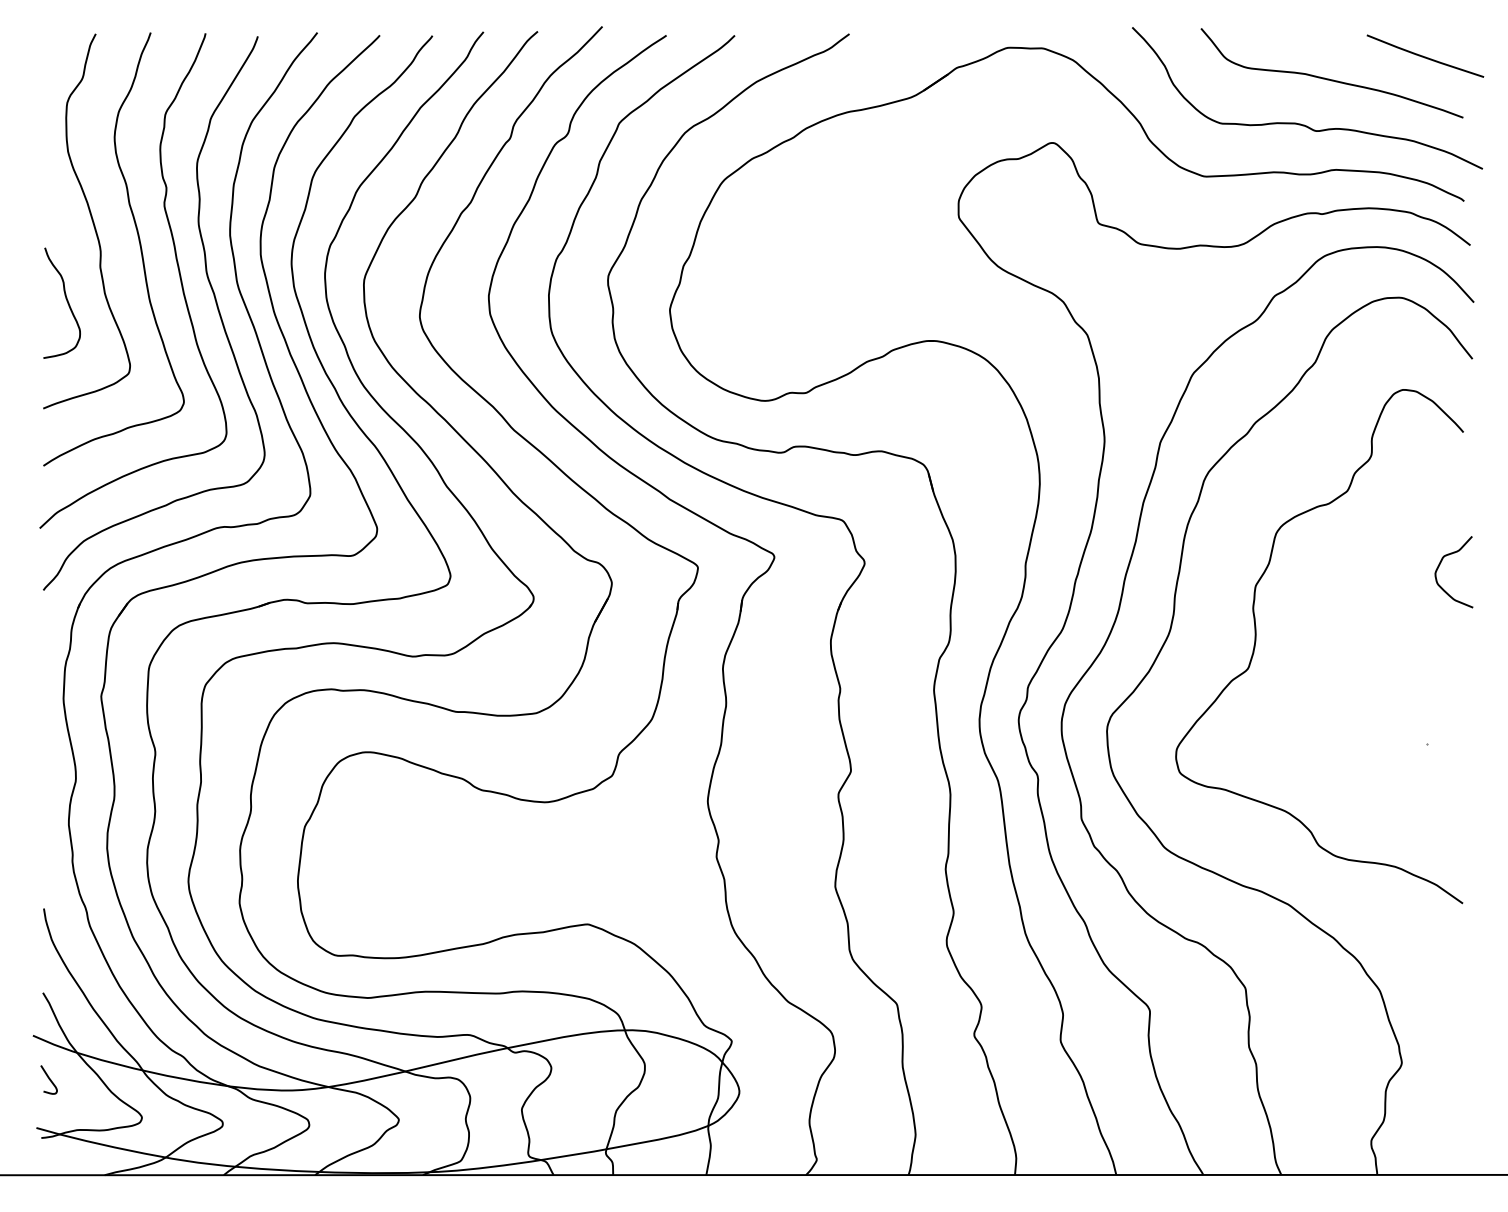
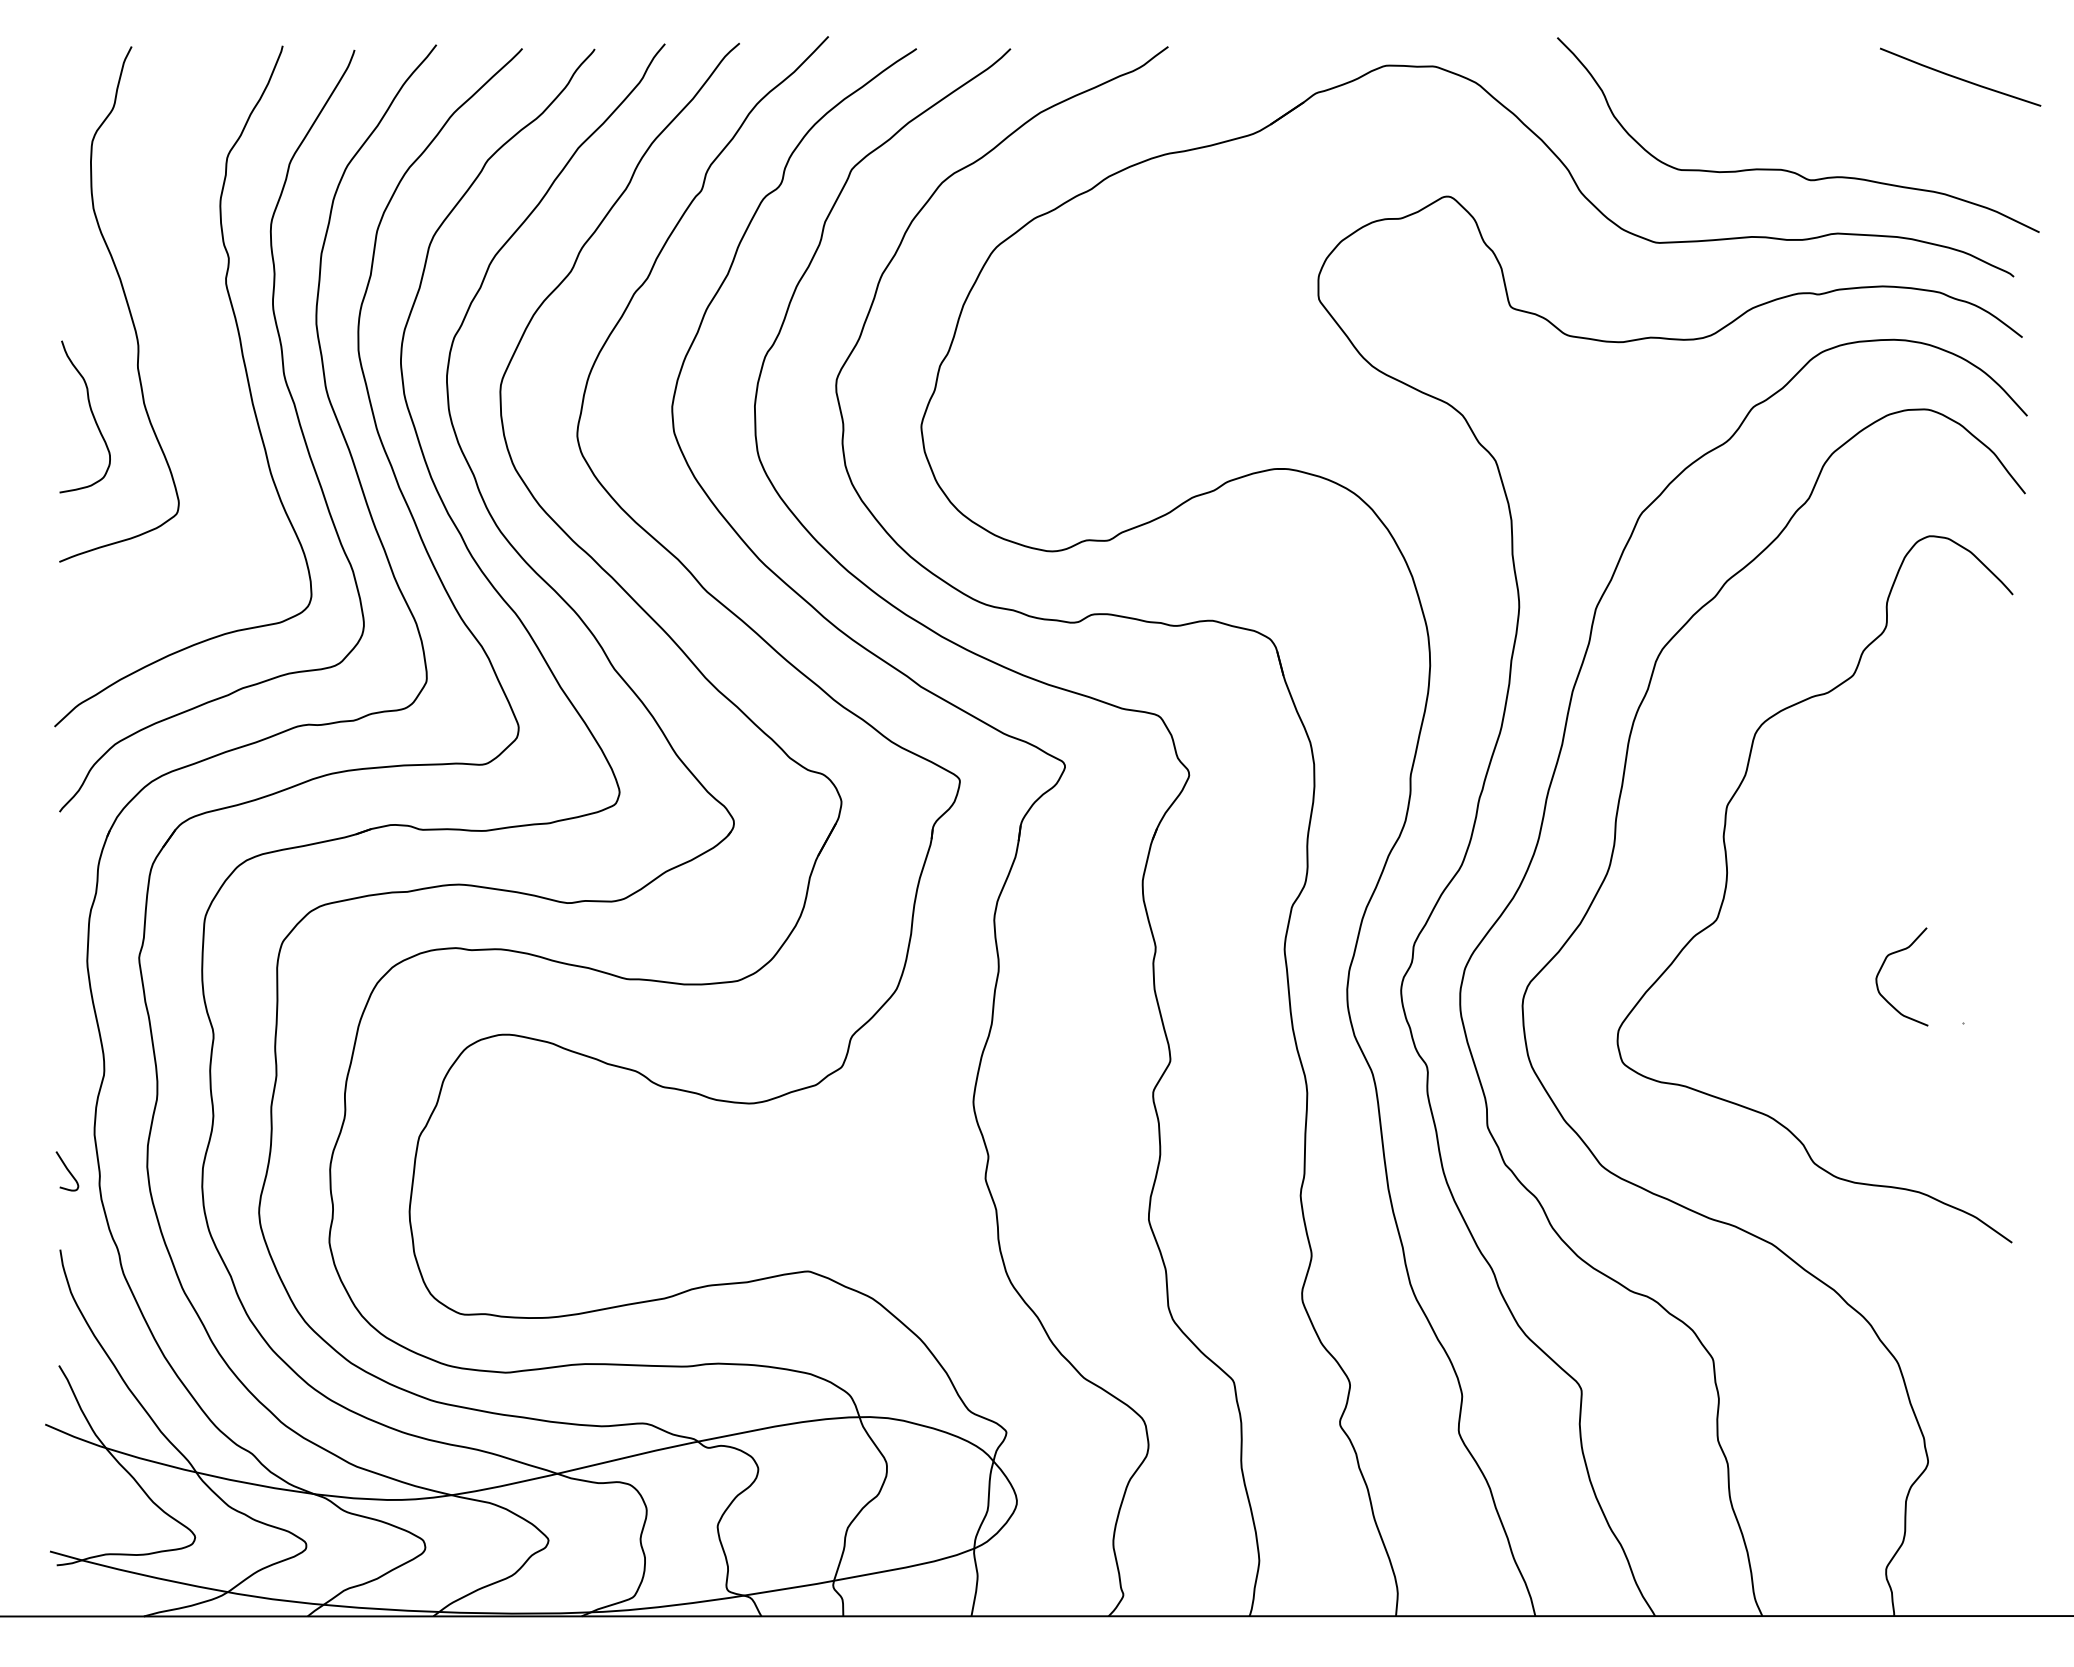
curve: (1329, 78) -> (1828, 108), removed
curve: (139, 243) -> (191, 334), removed
curve: (1439, 565) -> (1882, 967), moved
curve: (49, 1079) -> (67, 1170), moved

